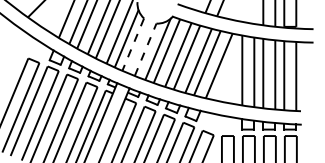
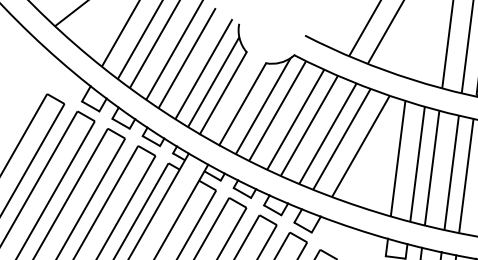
line: (133, 45) -> (223, 94), dashed -> solid
line: (145, 49) -> (242, 103), dashed -> solid

